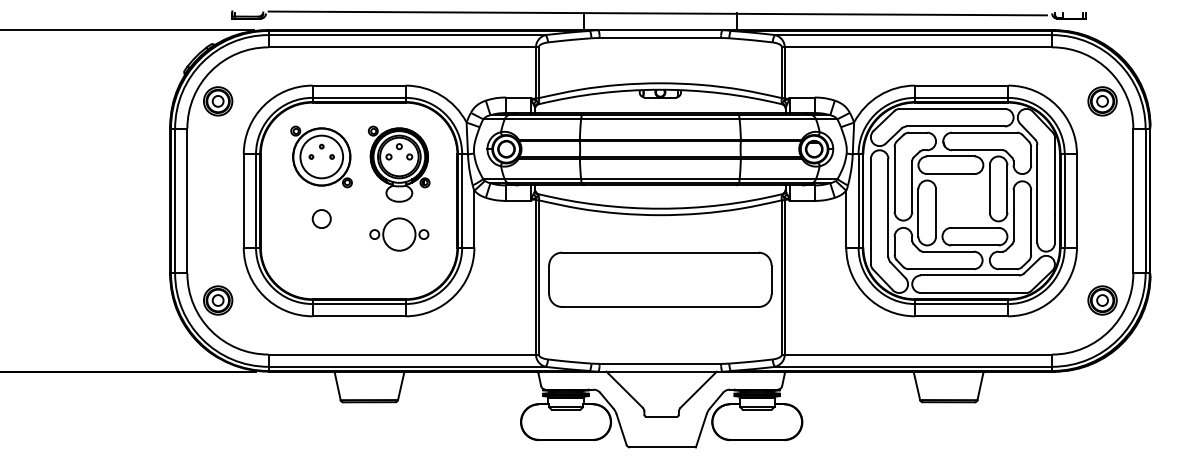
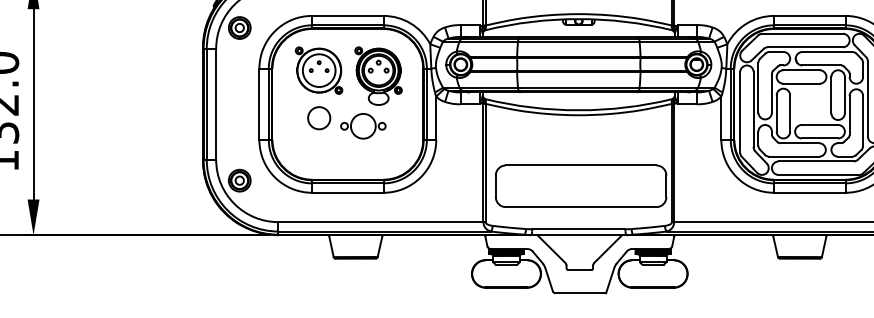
circle: (321, 219) -> (319, 118), size x1.6
part: (399, 234) -> (363, 126), moved
part: (660, 279) -> (581, 186), moved

